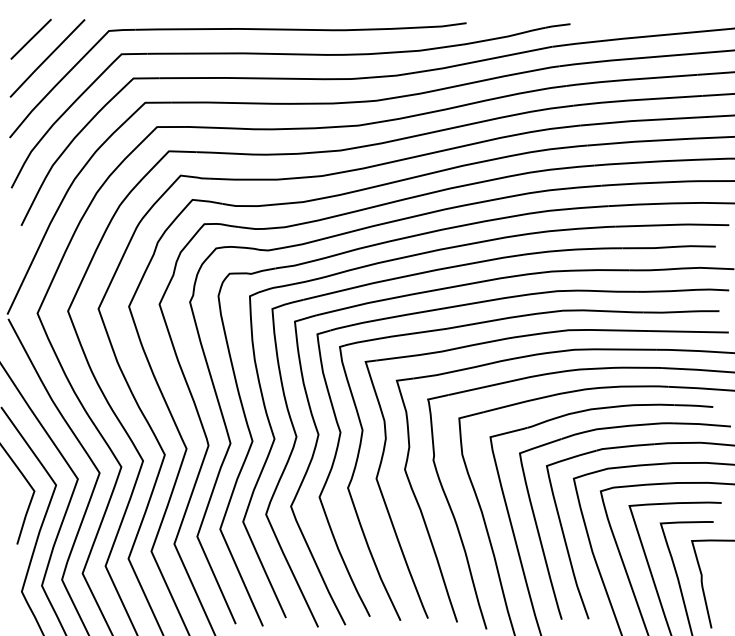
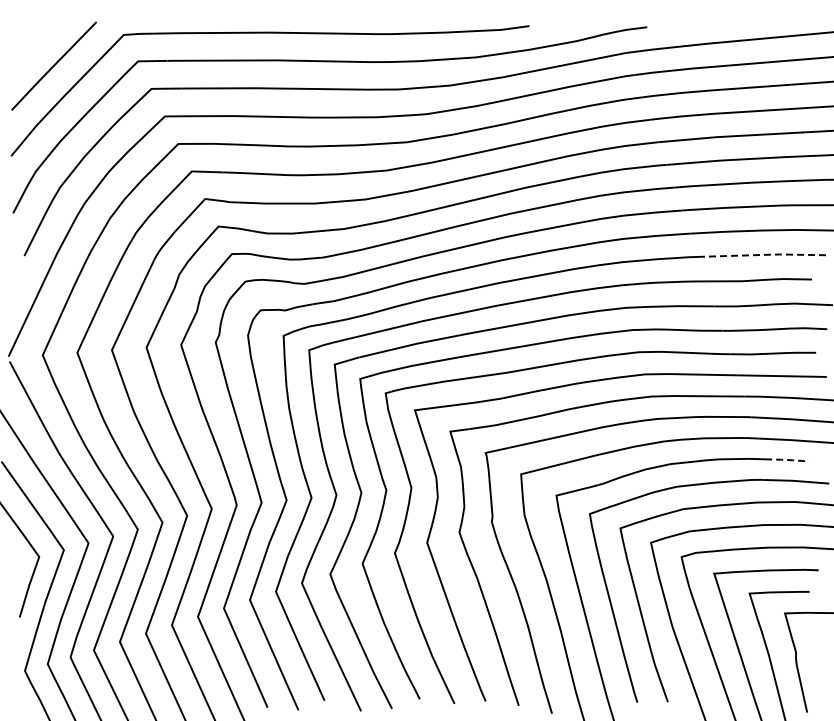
line: (31, 39) -> (35, 44), removed
line: (673, 224) -> (764, 254), solid -> dashed
line: (694, 406) -> (787, 460), solid -> dashed

